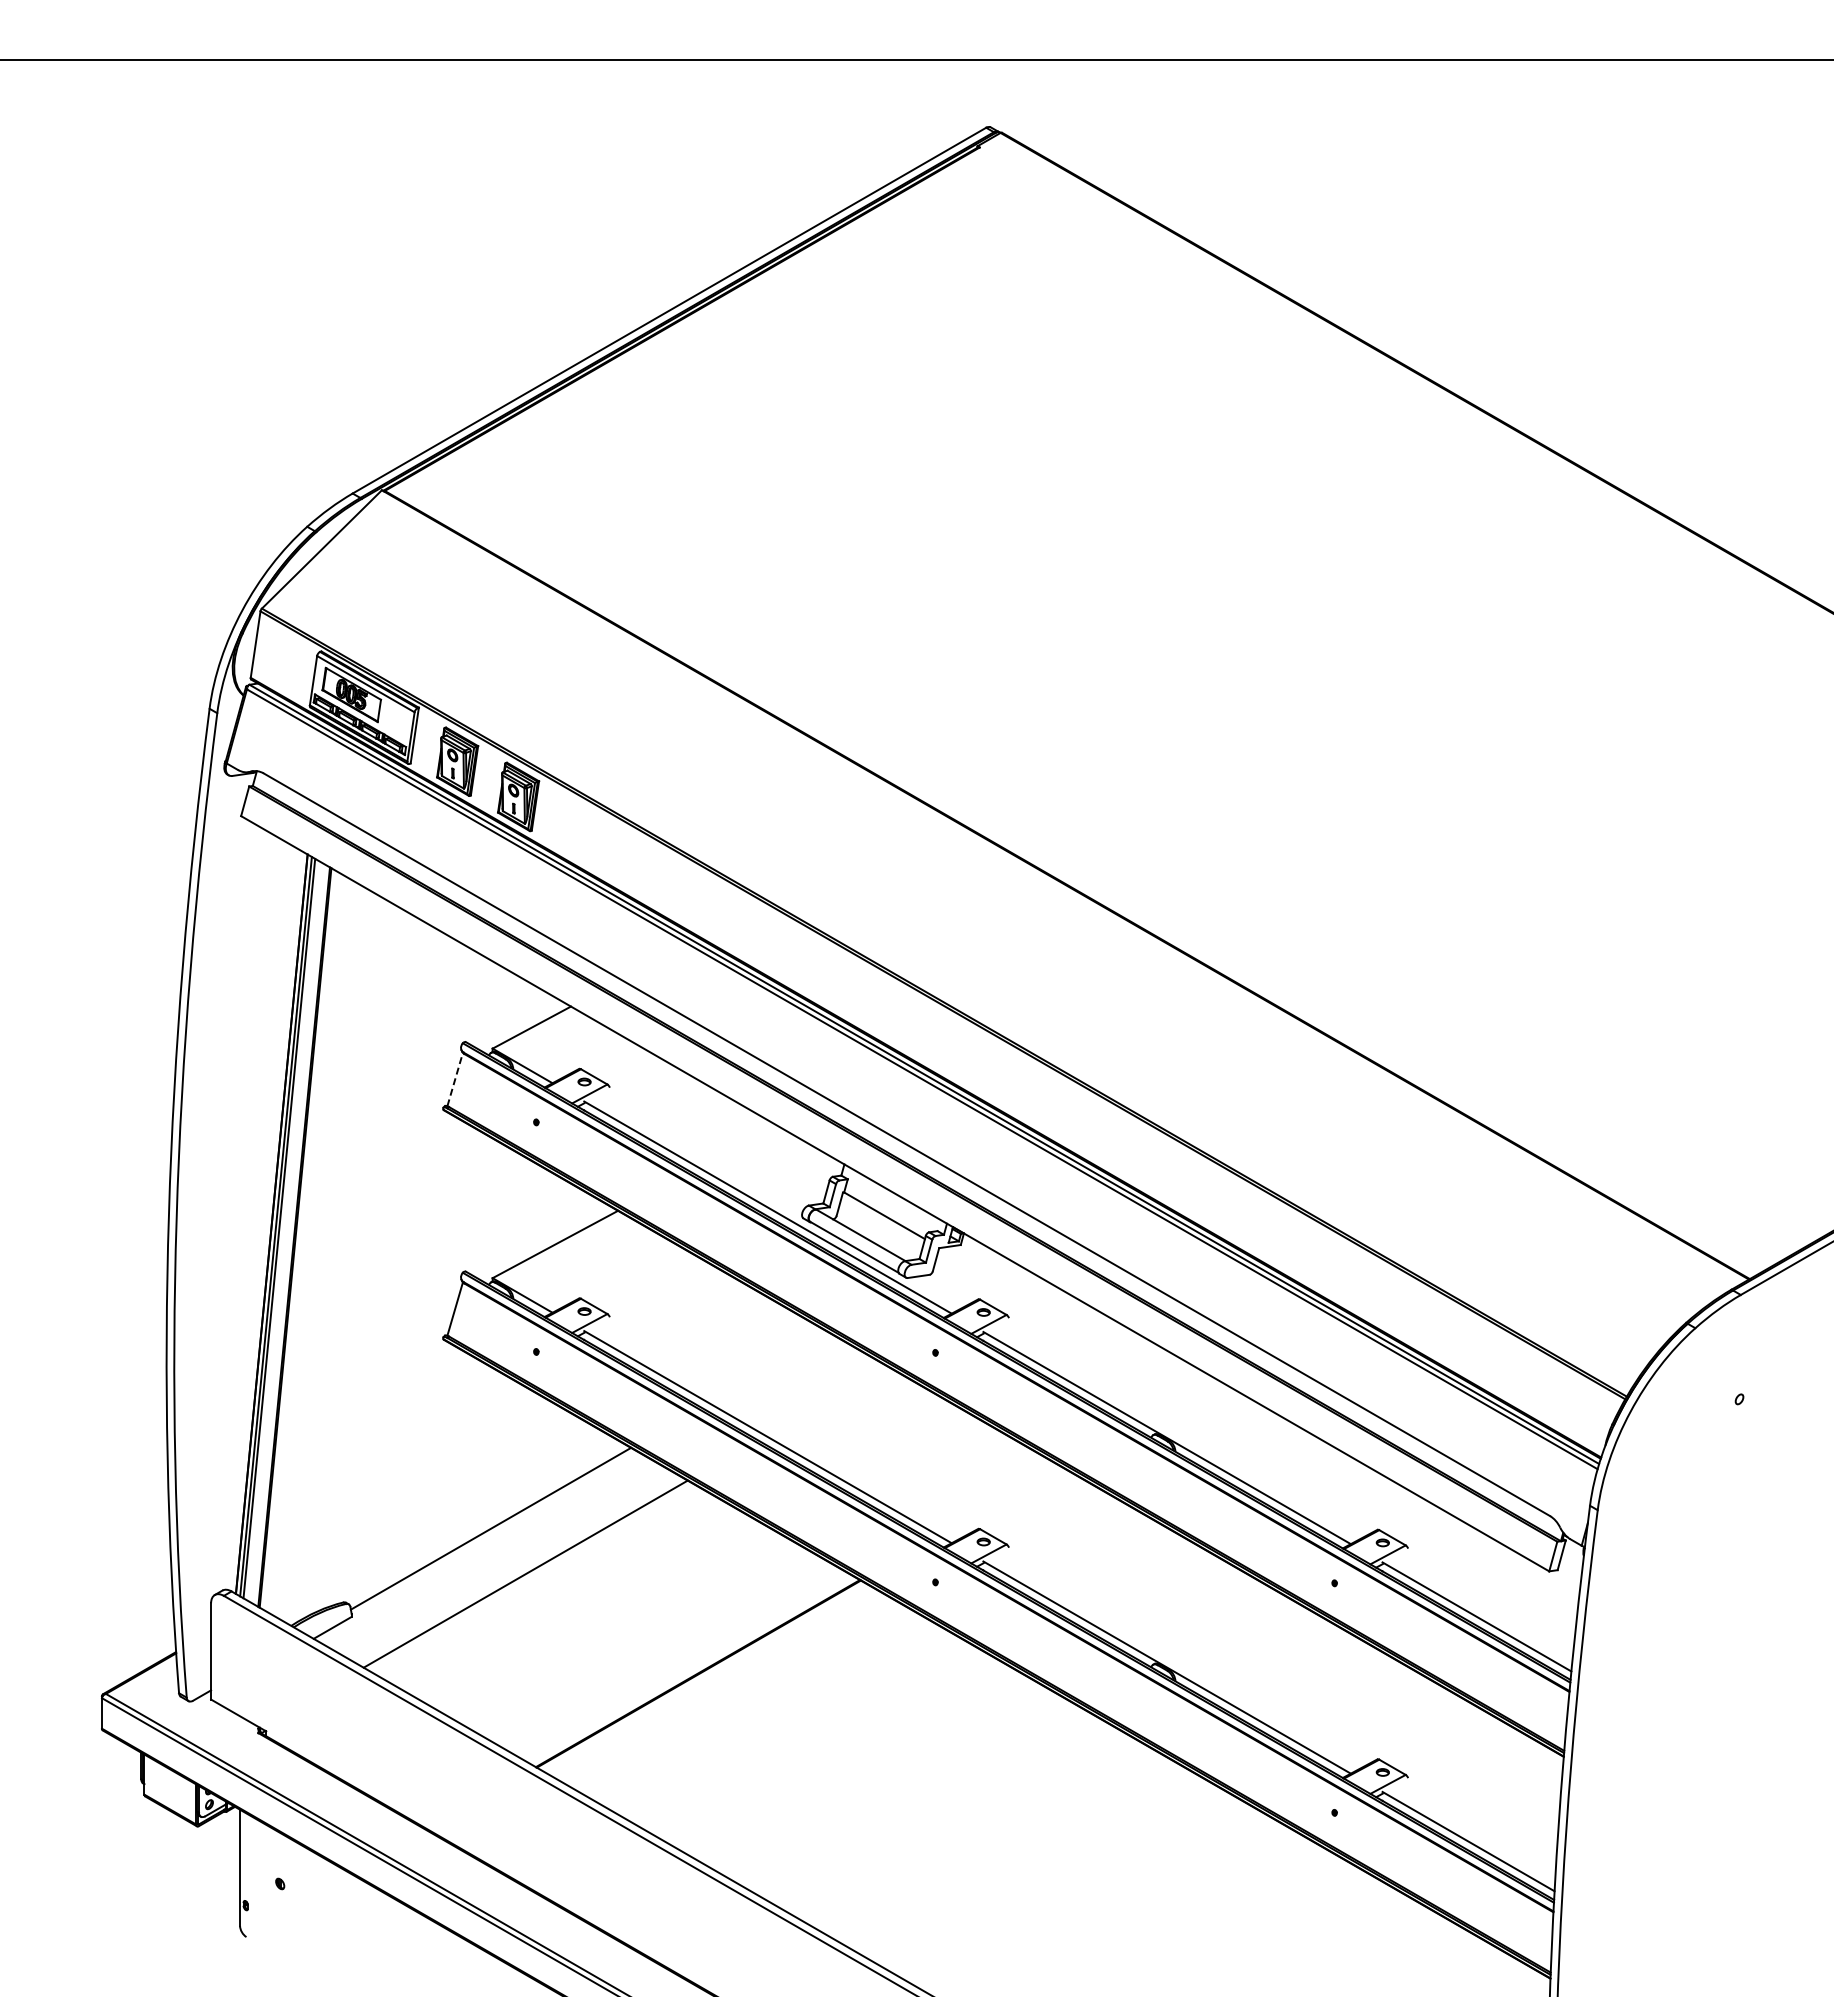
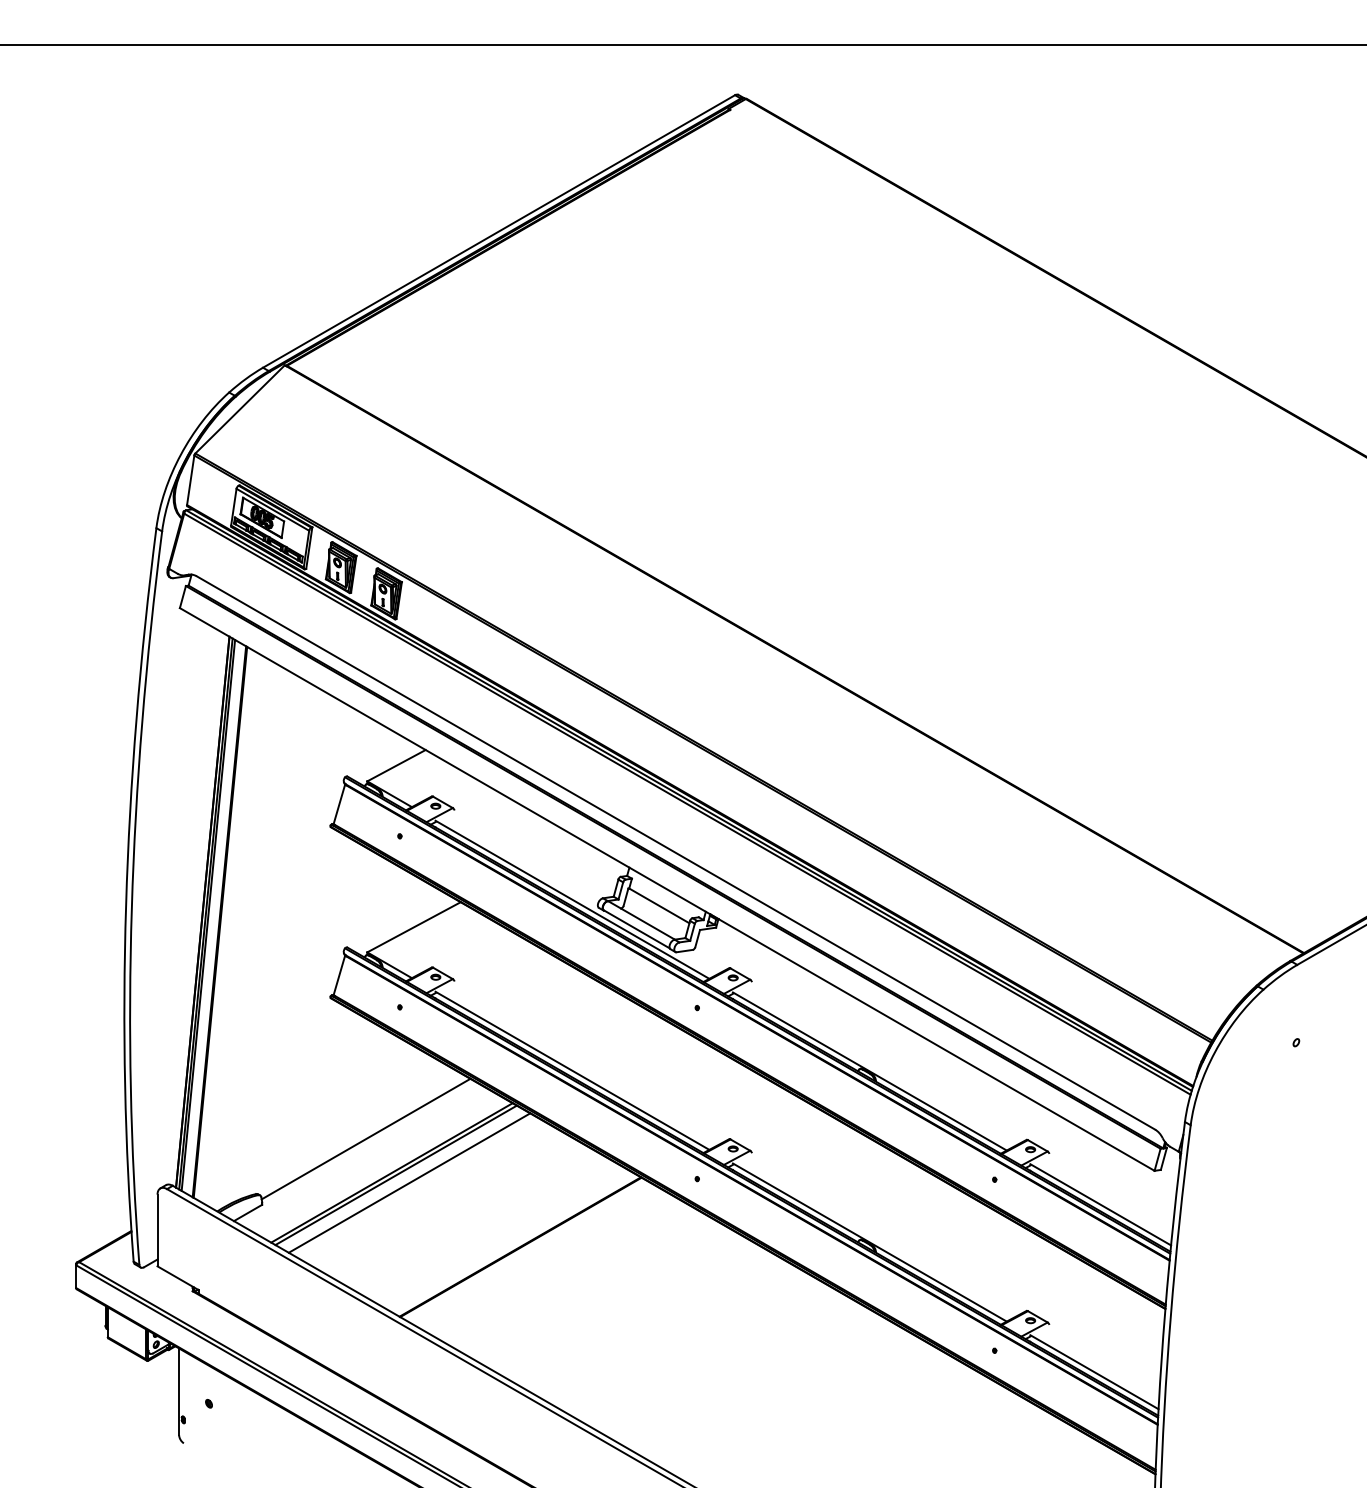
line: (455, 1079) -> (339, 804), dashed -> solid
line: (531, 1576) -> (396, 1174), added
line: (549, 1587) -> (409, 1182), added

